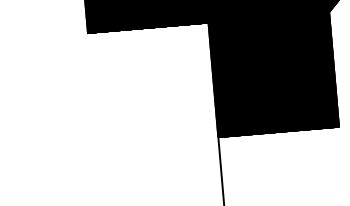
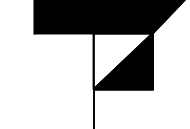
fill: (272, 75) -> (122, 61), removed

